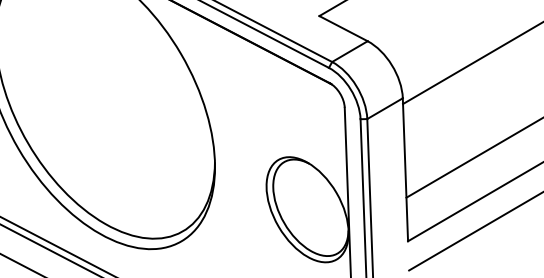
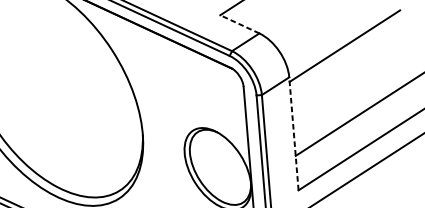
line: (343, 28) -> (239, 24), solid -> dashed
line: (405, 169) -> (293, 133), solid -> dashed

